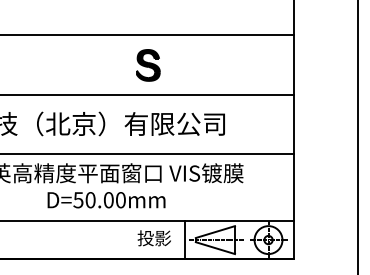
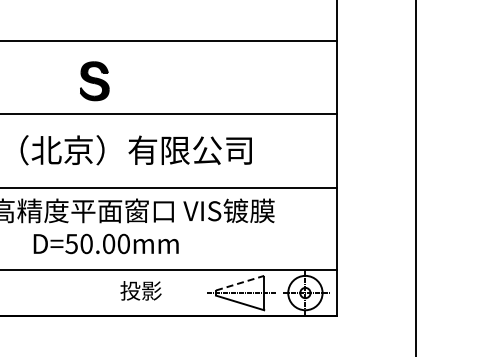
part: (148, 65) -> (94, 81), moved
line: (215, 232) -> (240, 283), solid -> dashed
text: (153, 238) -> (140, 290), moved
line: (184, 240) -> (202, 293), removed

